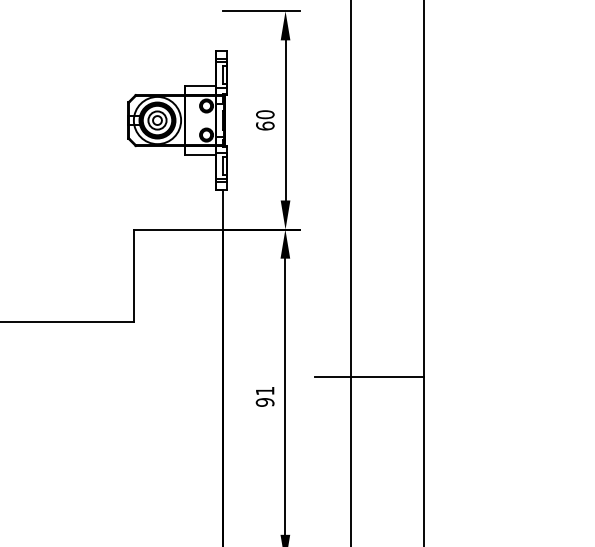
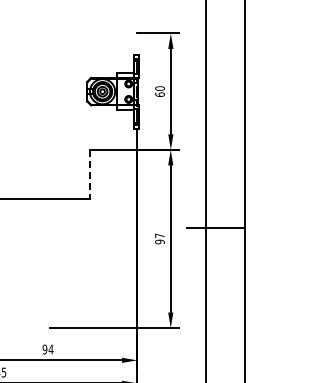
line: (134, 275) -> (90, 174), solid -> dashed
text: (264, 390) -> (159, 235), 91 -> 97

